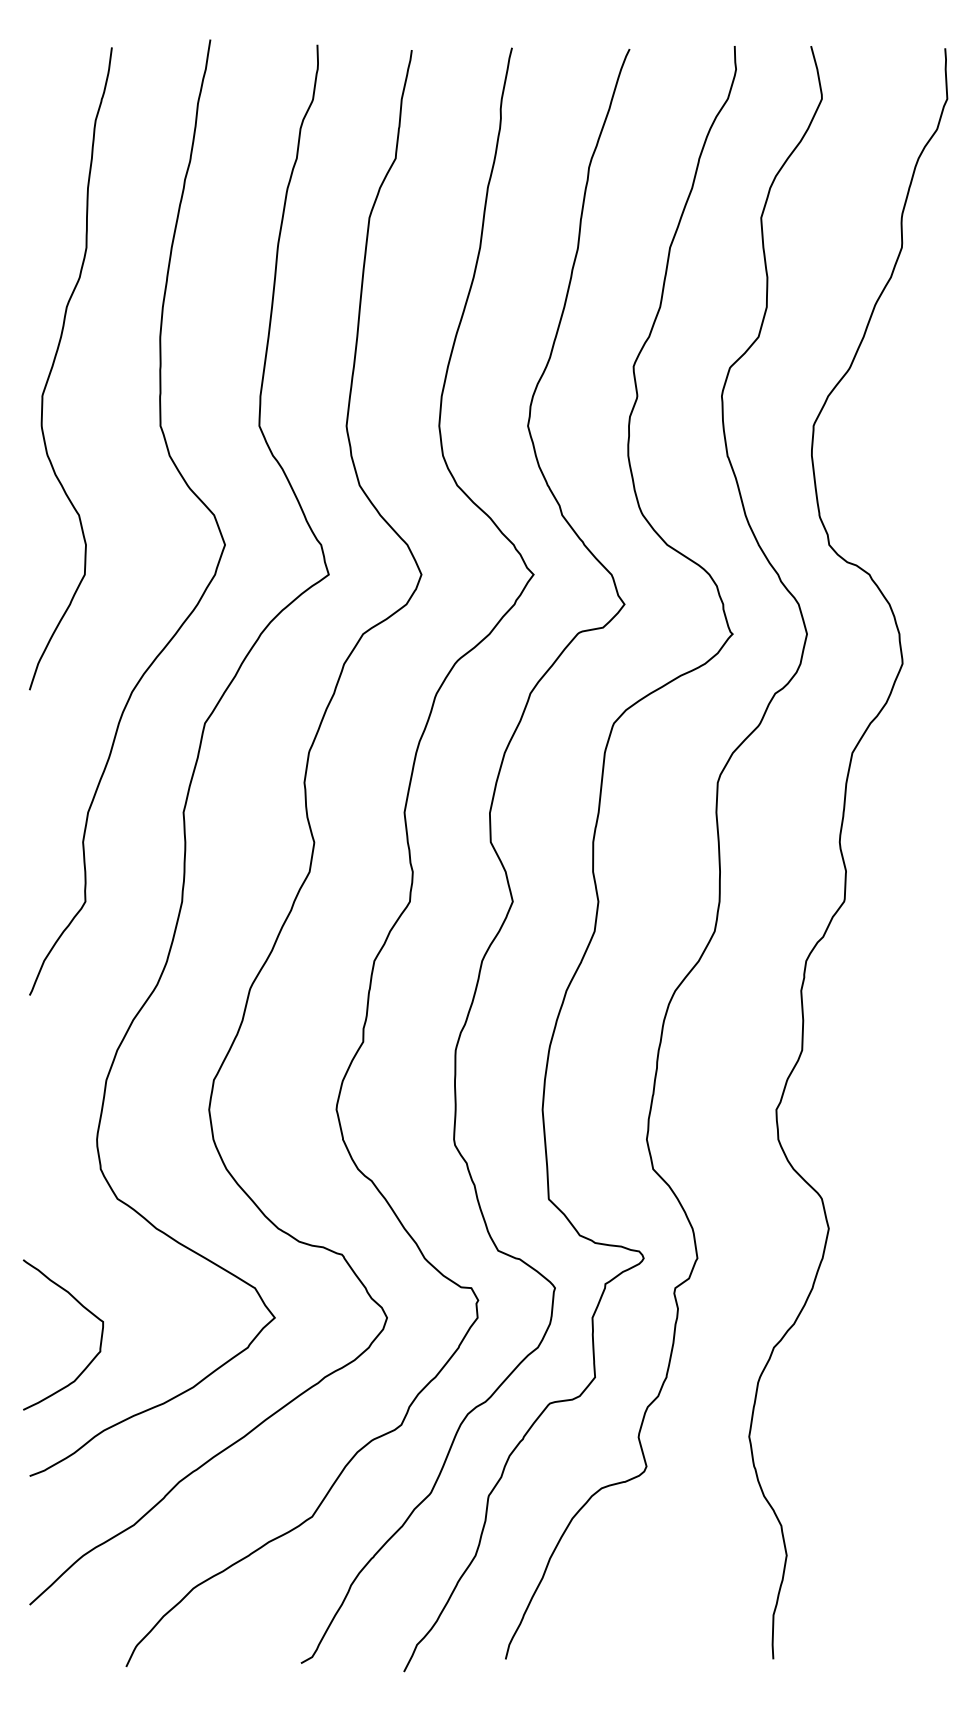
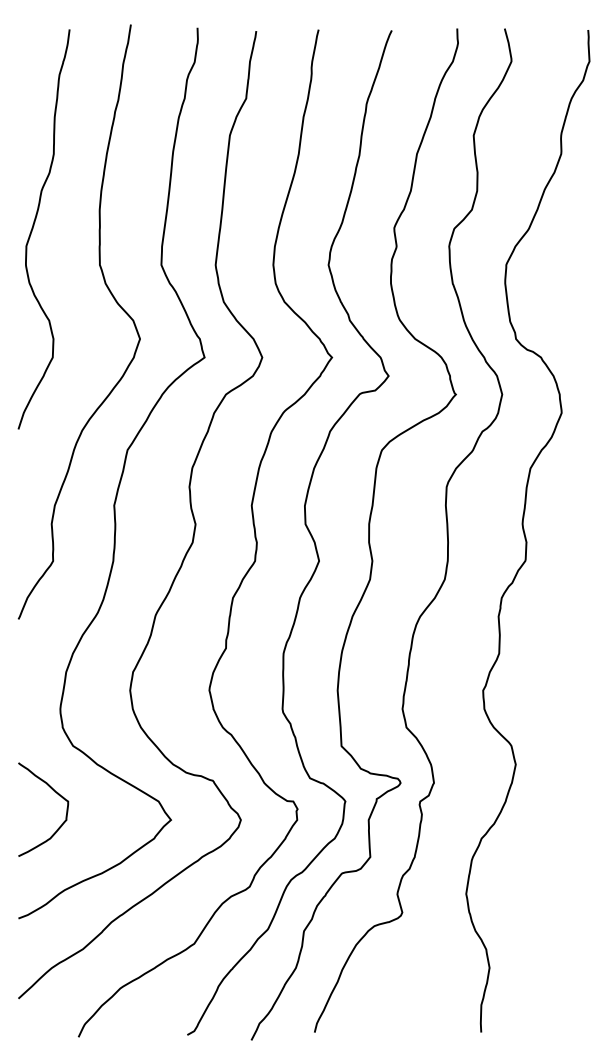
curve: (85, 1310) -> (57, 794), moved

